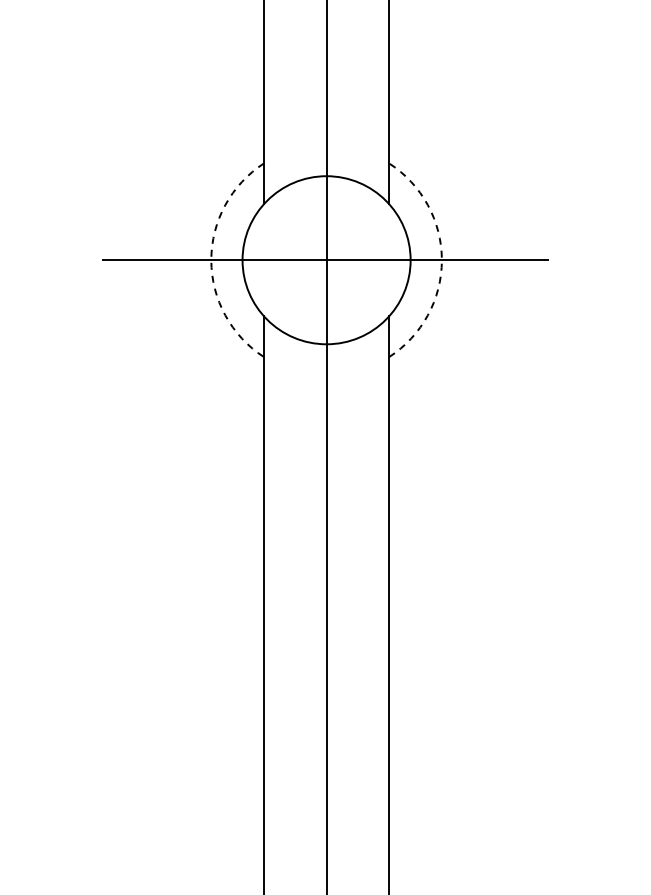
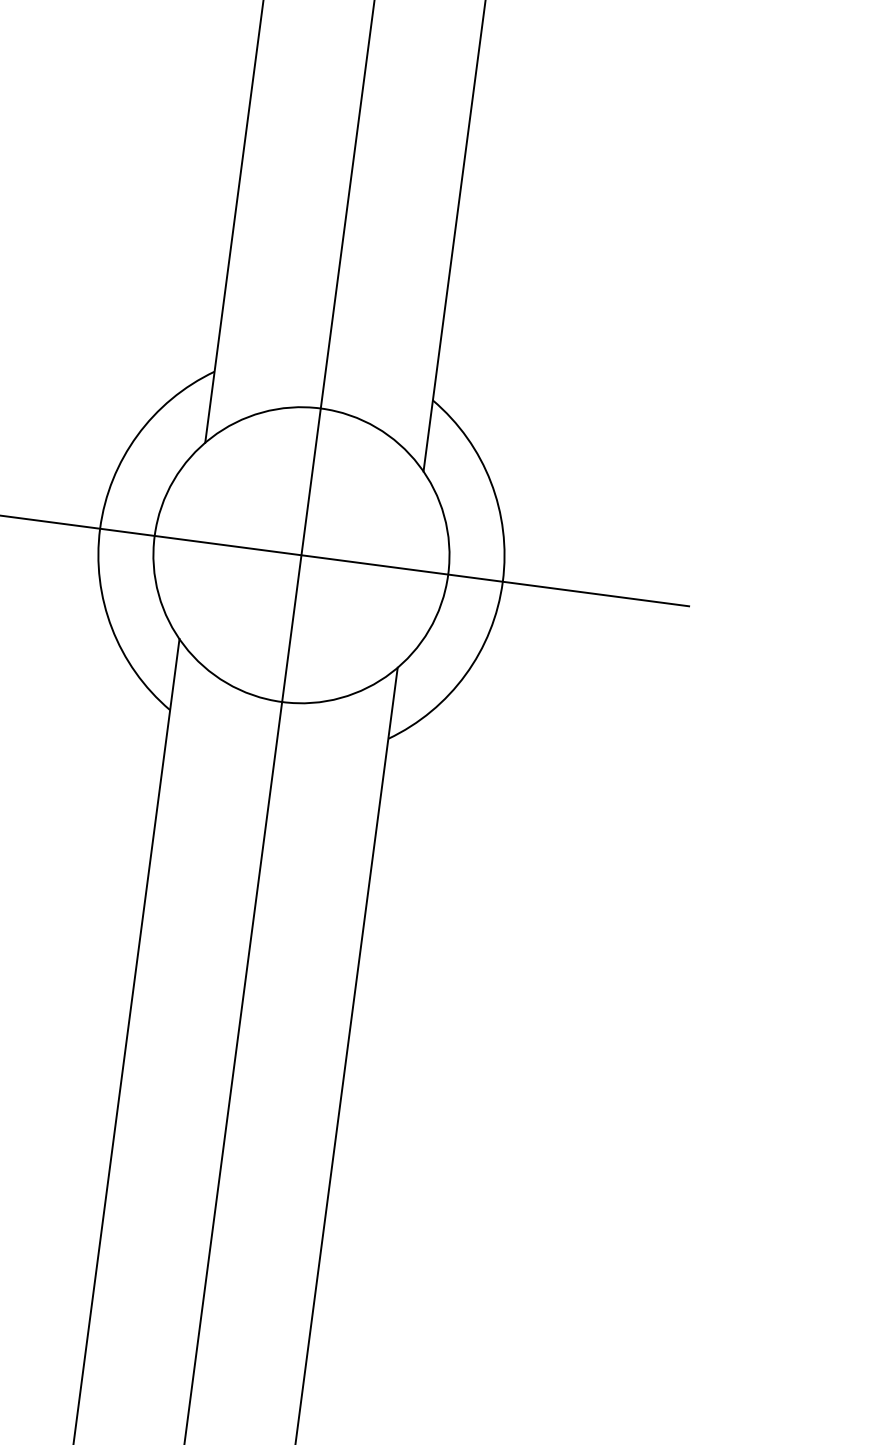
arc: (211, 260) -> (100, 529), dashed -> solid
arc: (441, 260) -> (502, 582), dashed -> solid

